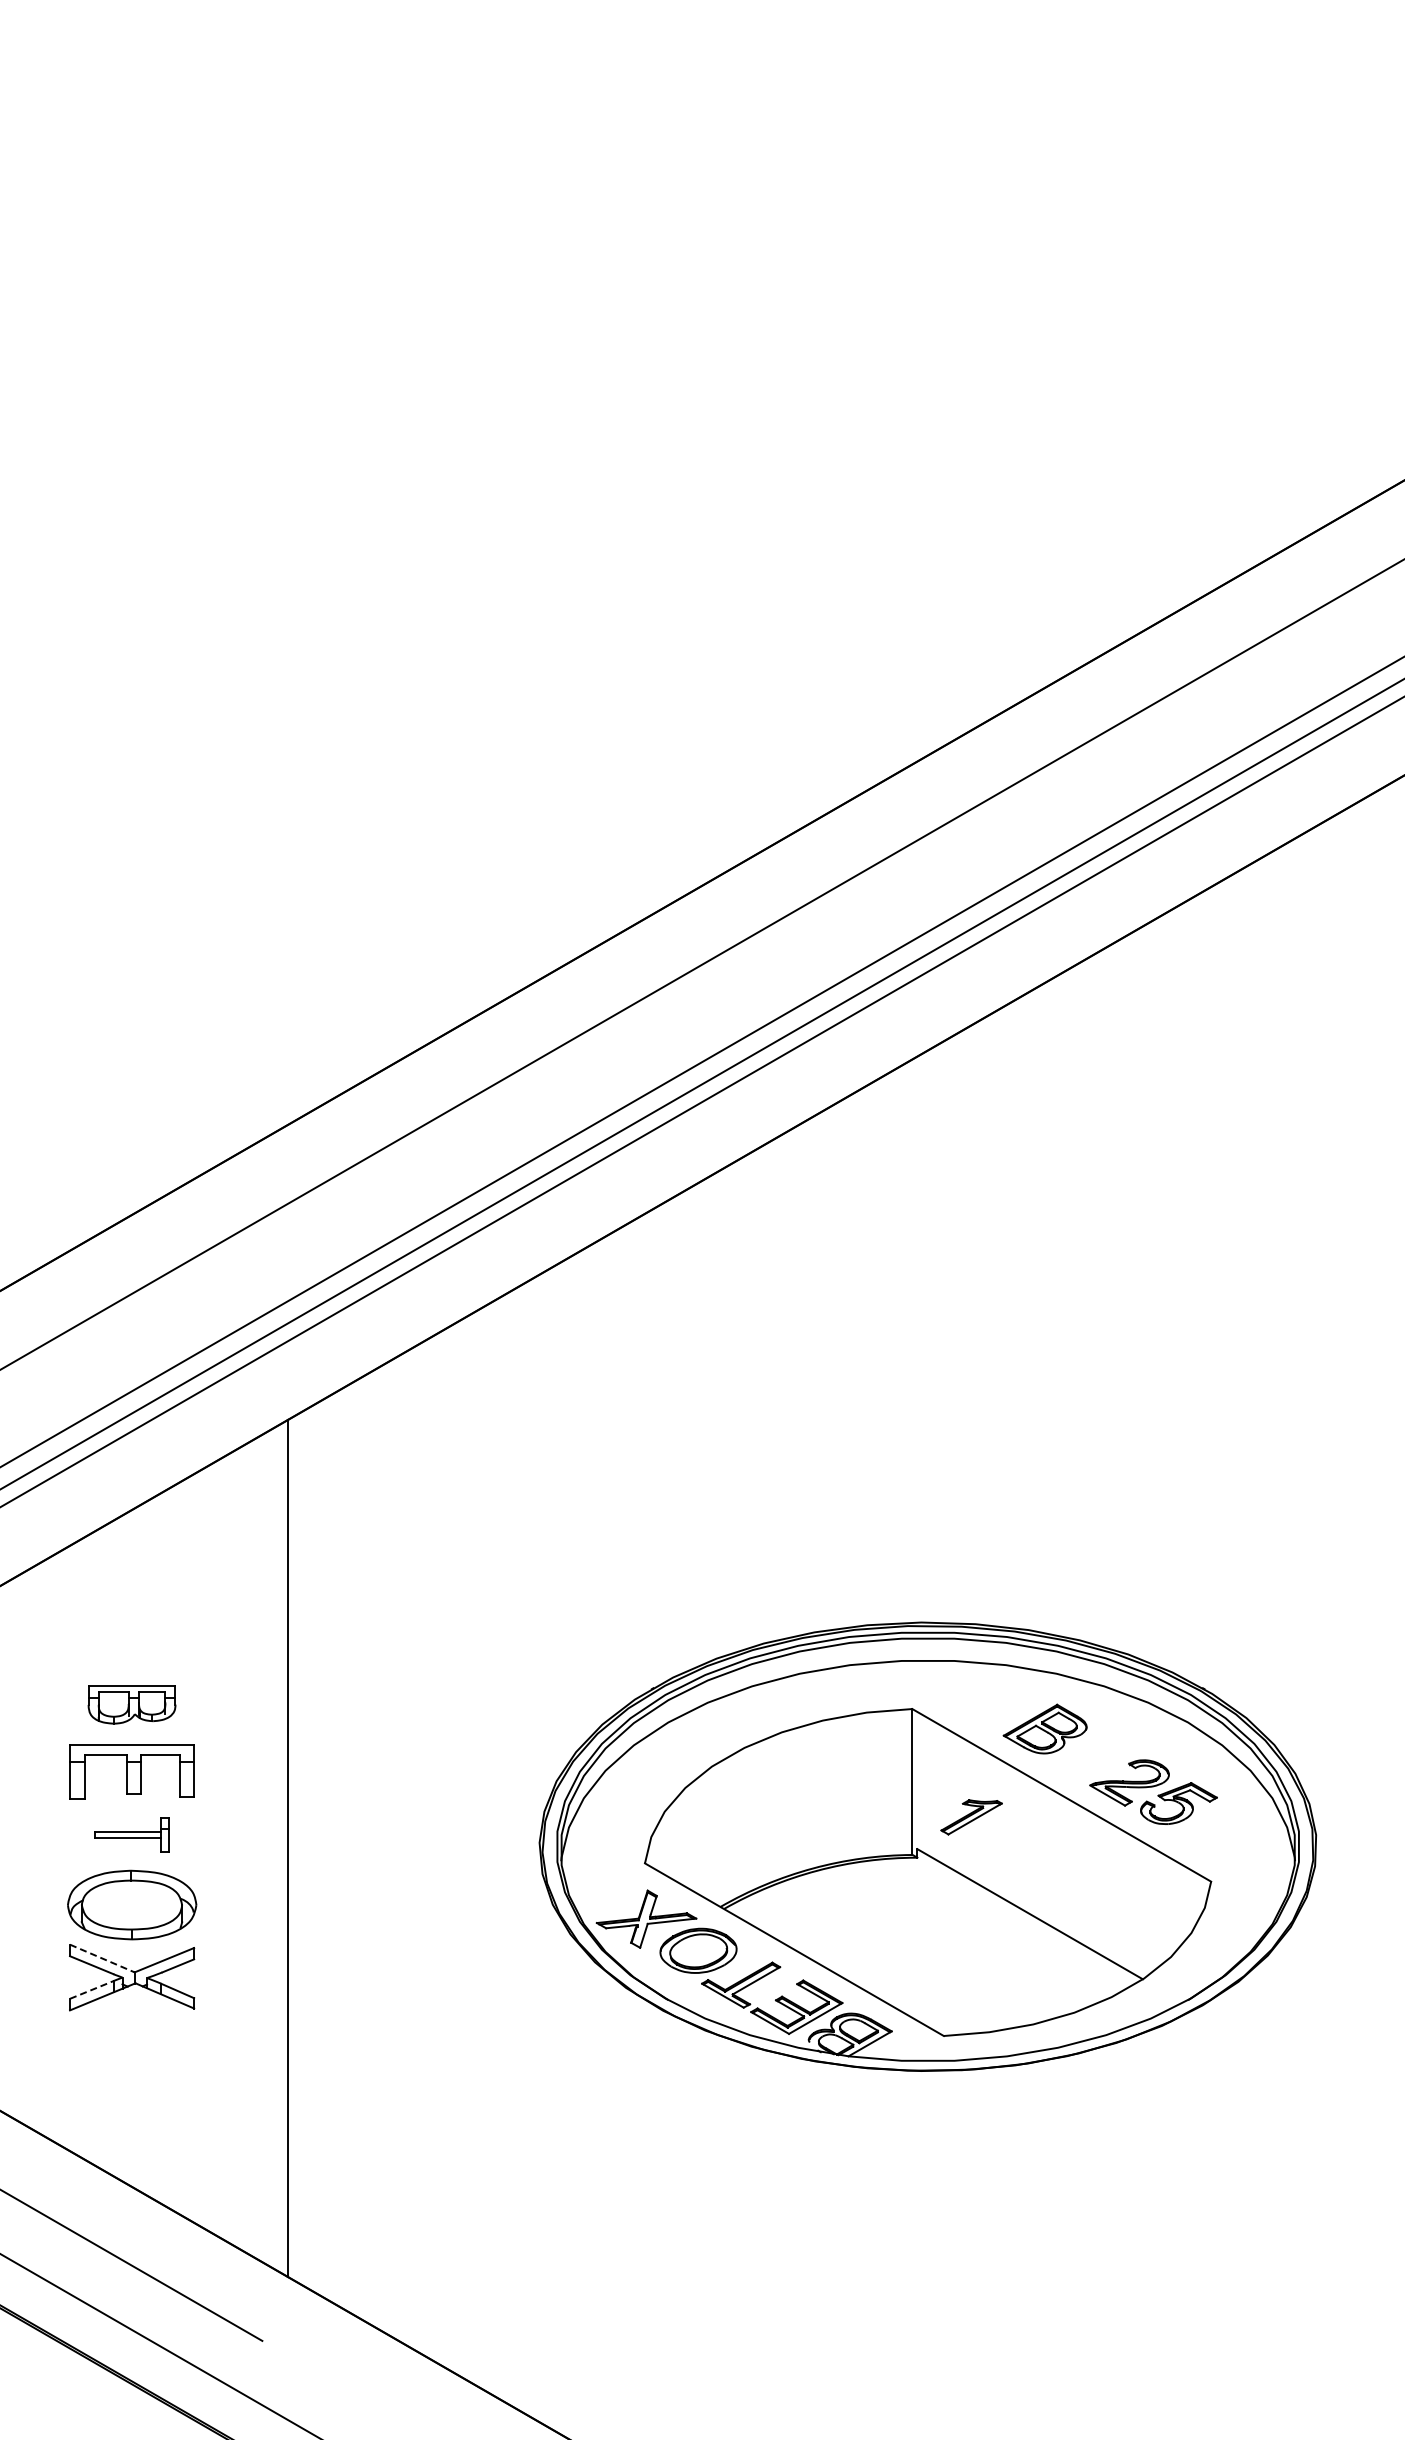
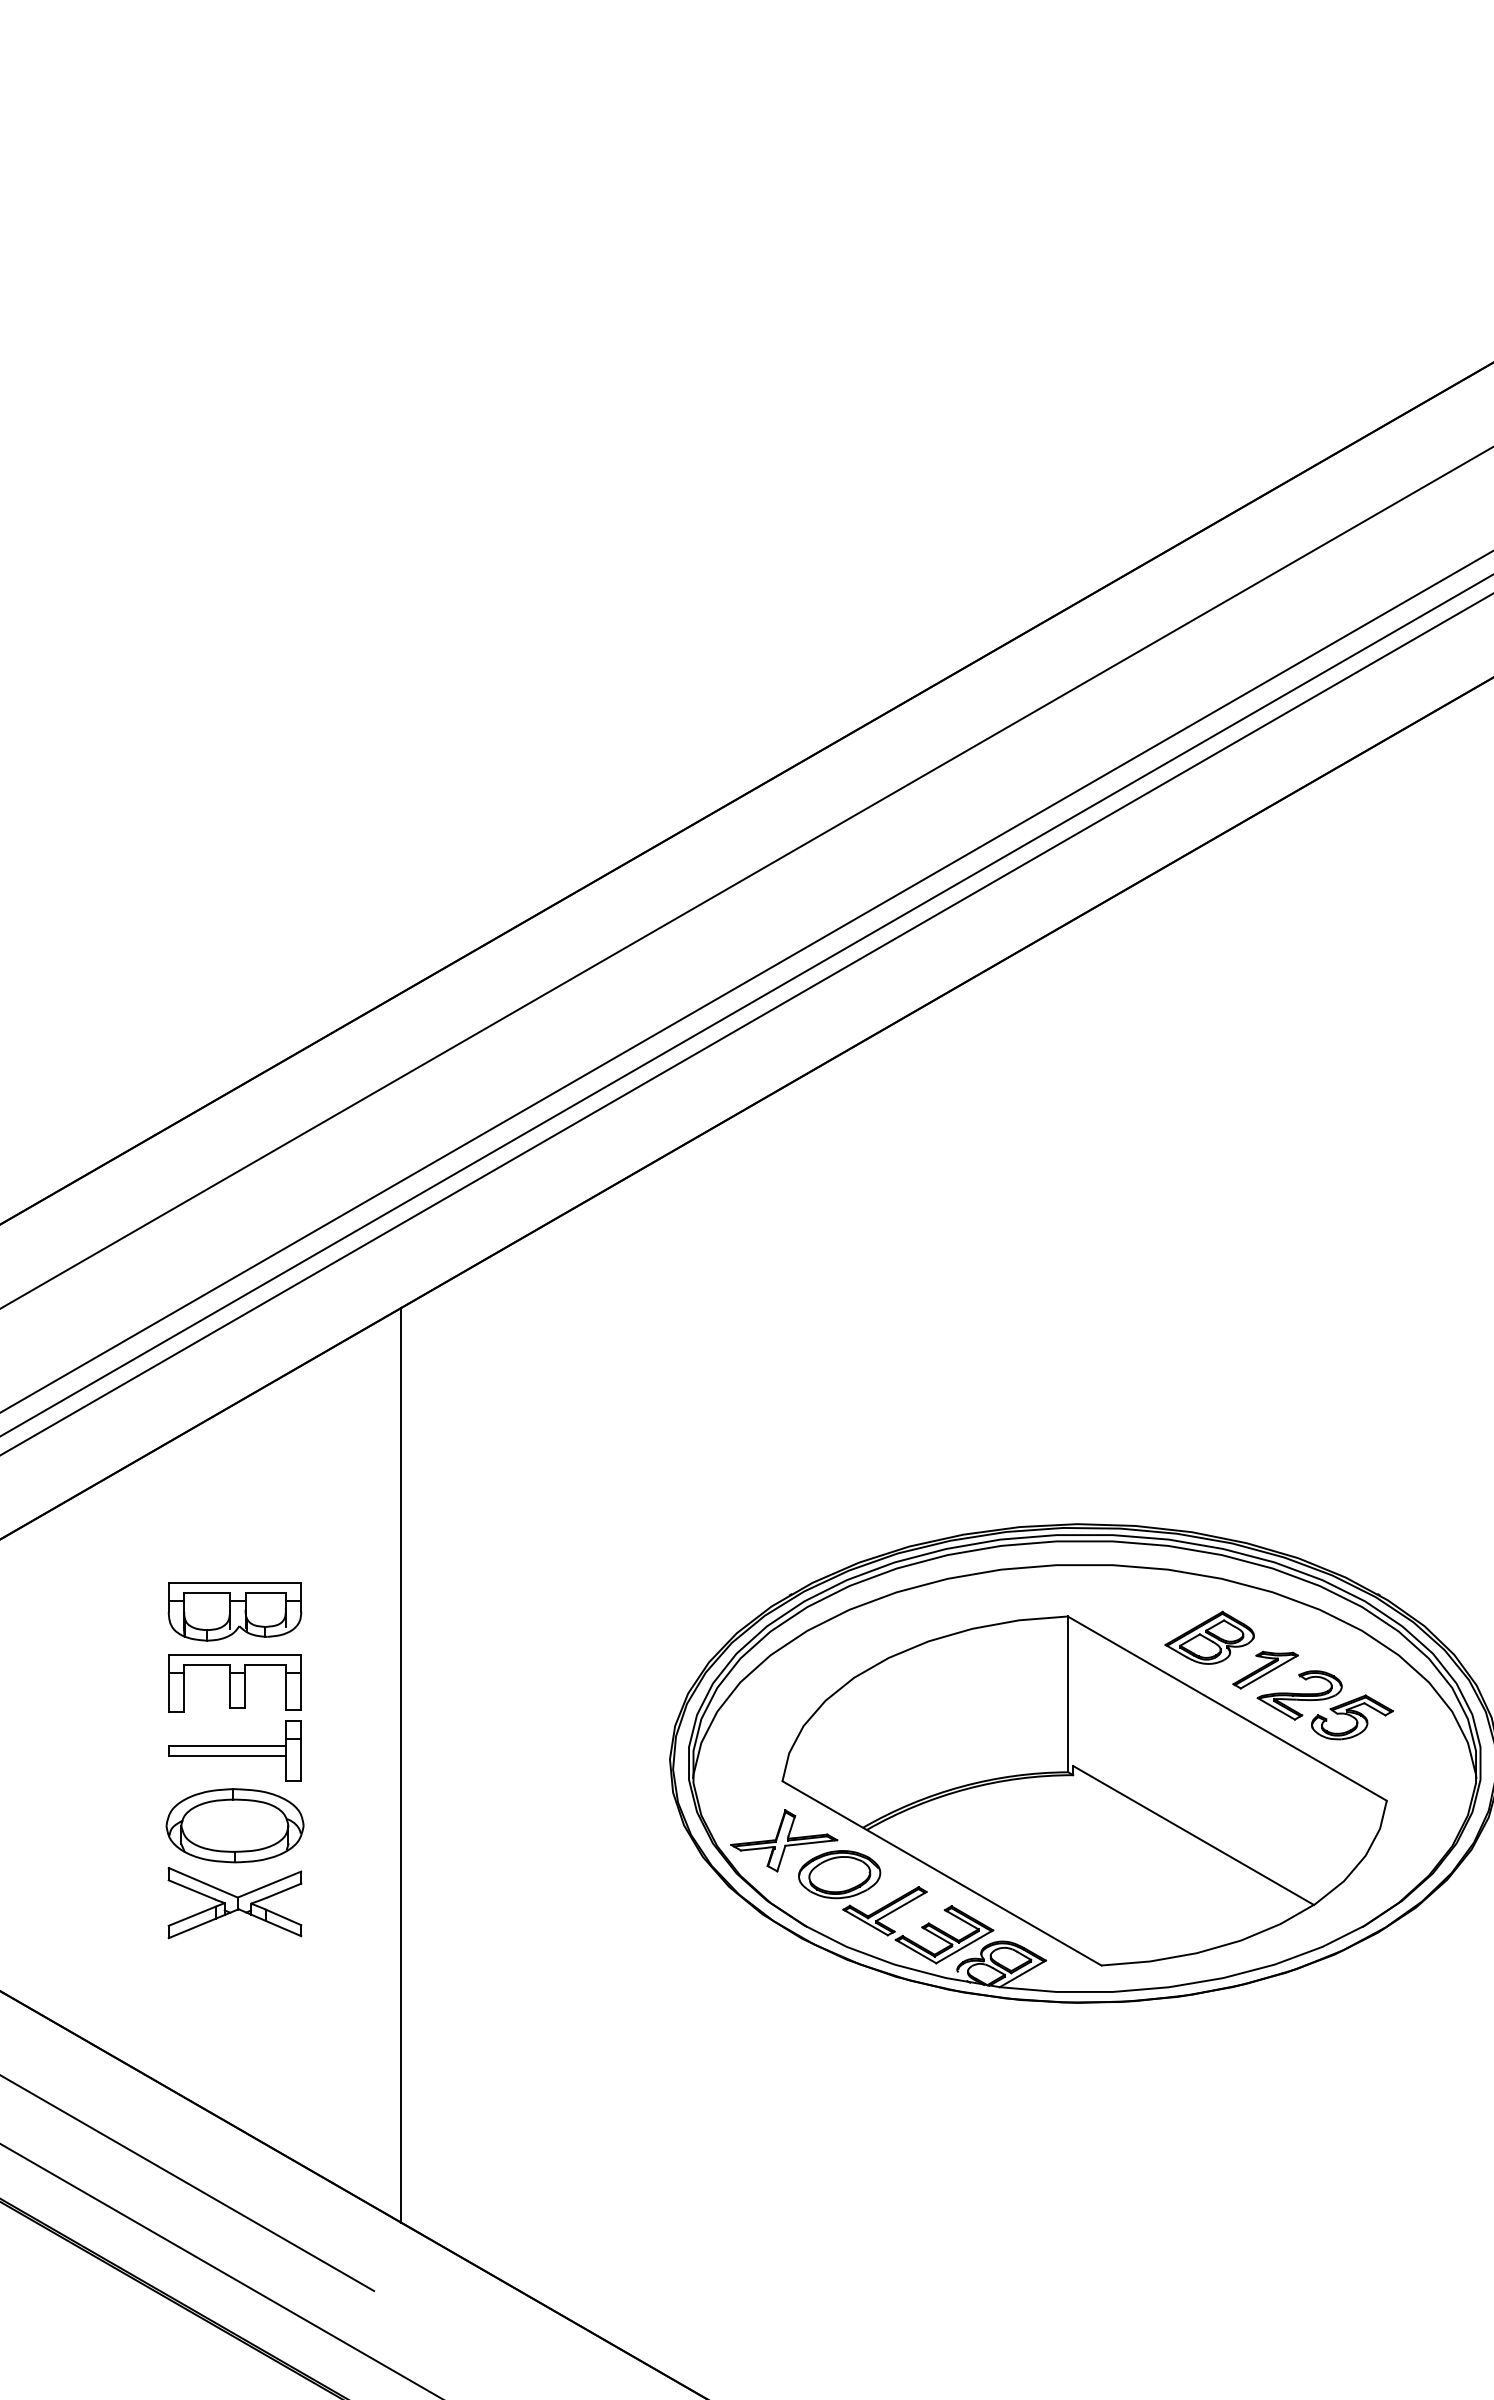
part: (131, 1704) -> (234, 1611), size x1.43
part: (971, 1817) -> (1265, 1670), moved
part: (131, 1835) -> (234, 1751), size x1.67
line: (102, 1958) -> (203, 1882), dashed -> solid
line: (92, 1989) -> (192, 1915), dashed -> solid

